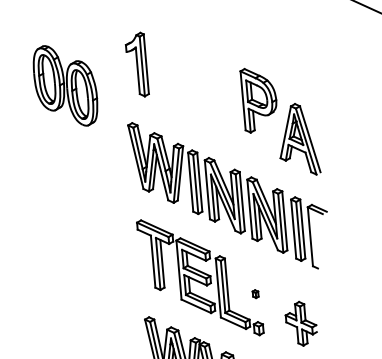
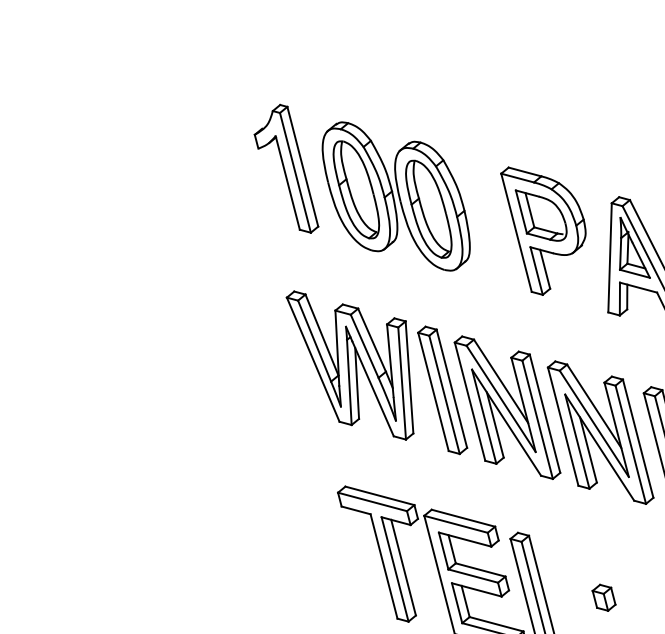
part: (65, 85) -> (395, 195), moved
part: (258, 100) -> (547, 226), moved
part: (255, 293) -> (603, 596), size x1.67

